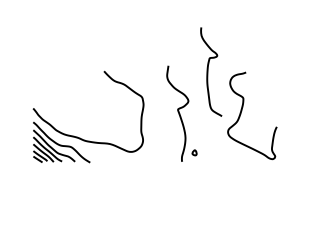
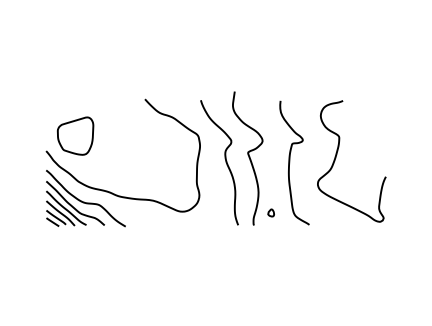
curve: (208, 71) -> (290, 162), moved
part: (53, 97) -> (74, 135), added
curve: (161, 116) -> (225, 162), added

